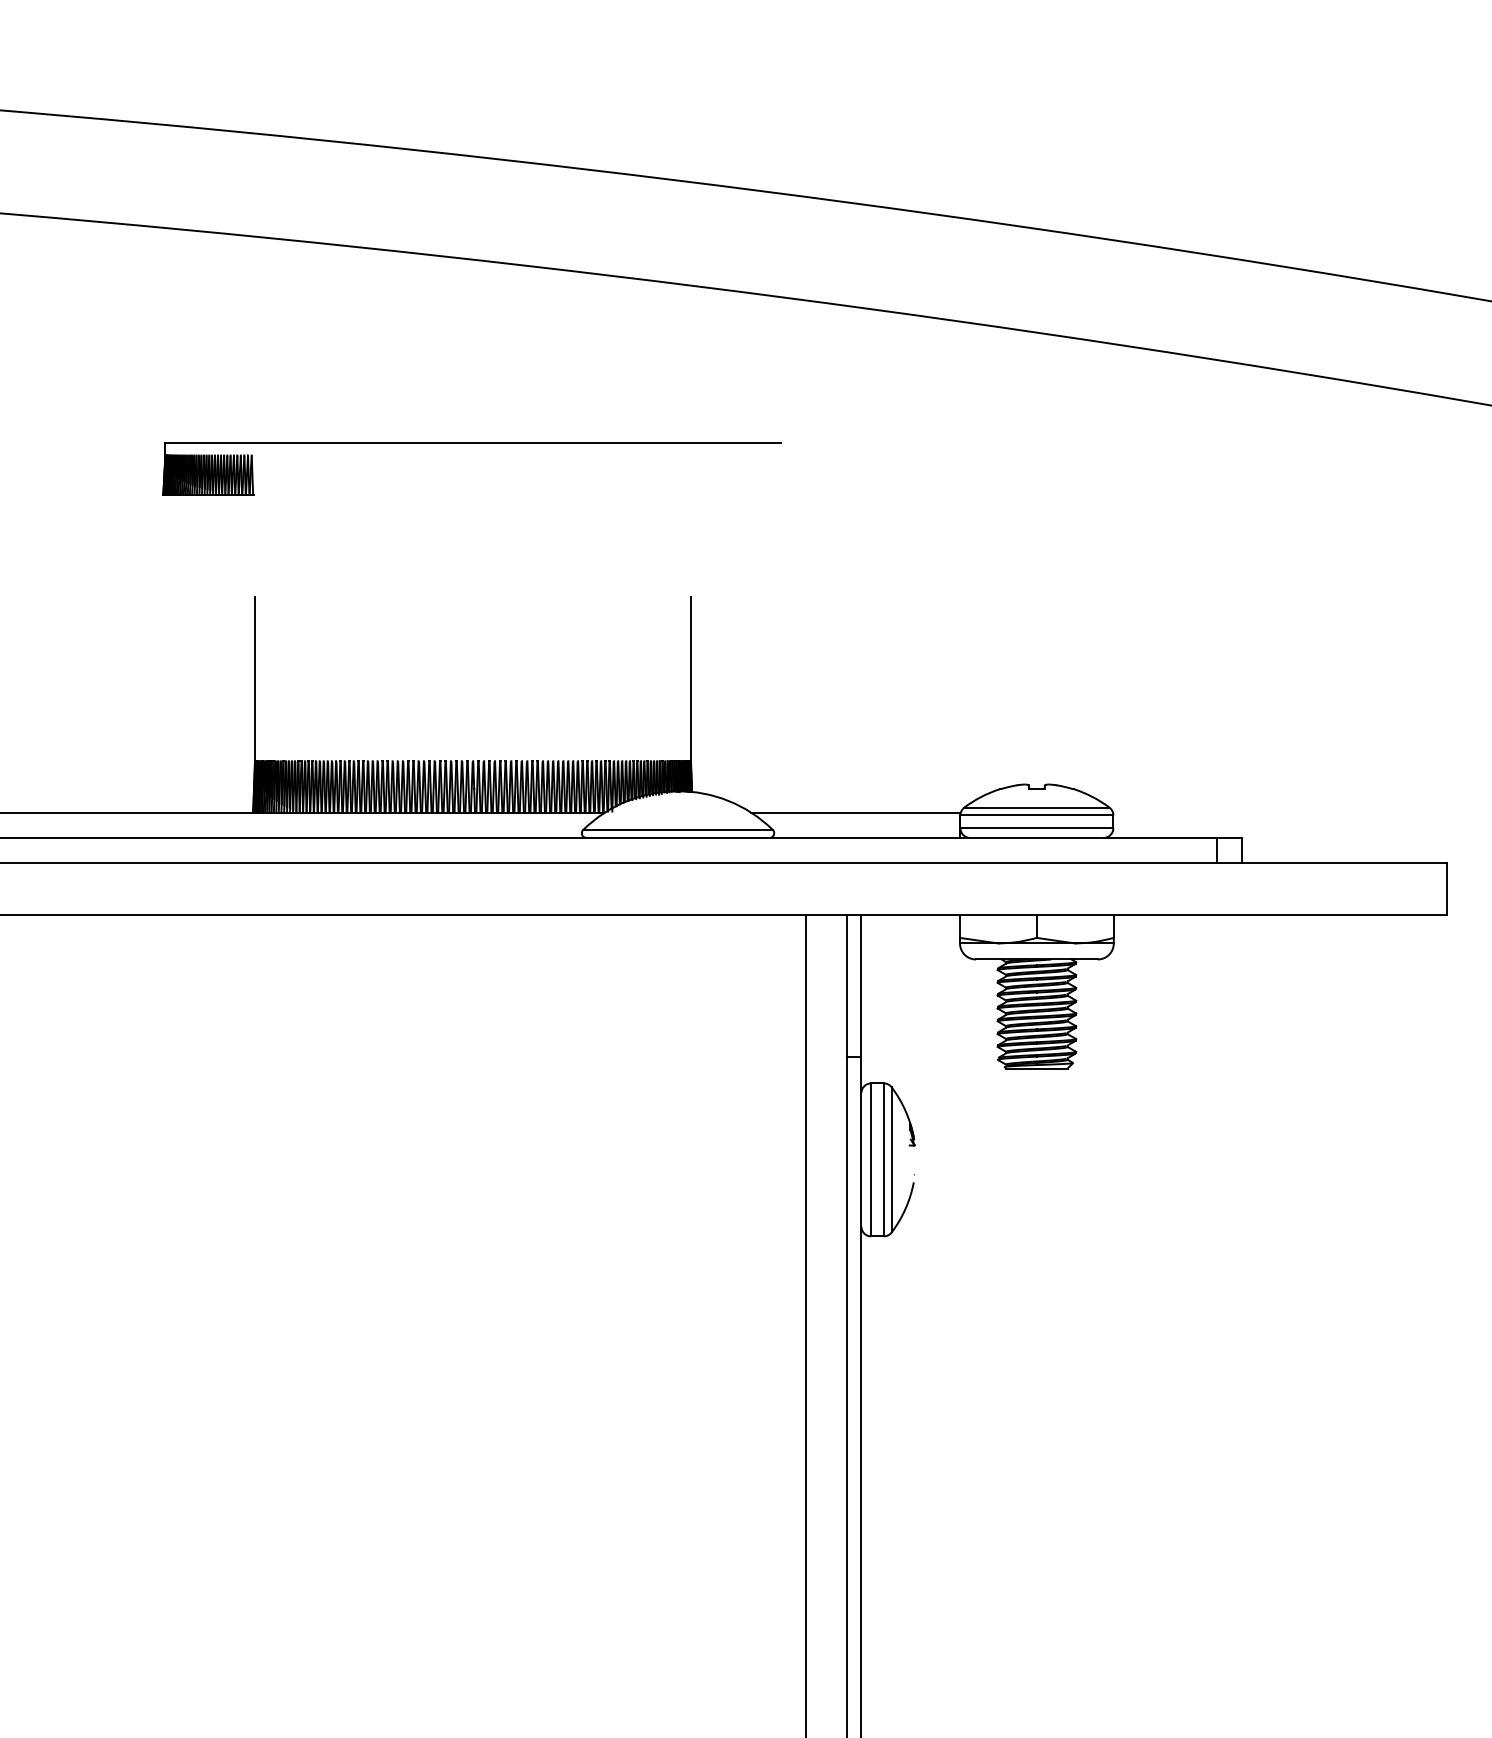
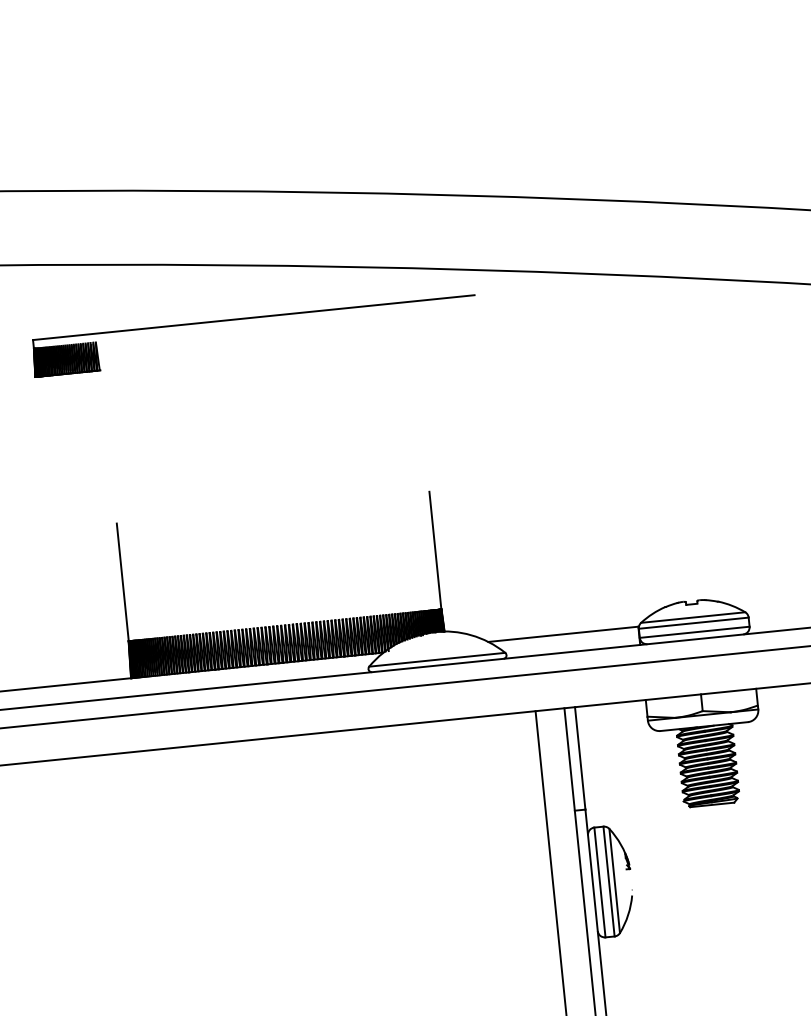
part: (471, 443) -> (252, 317), moved

